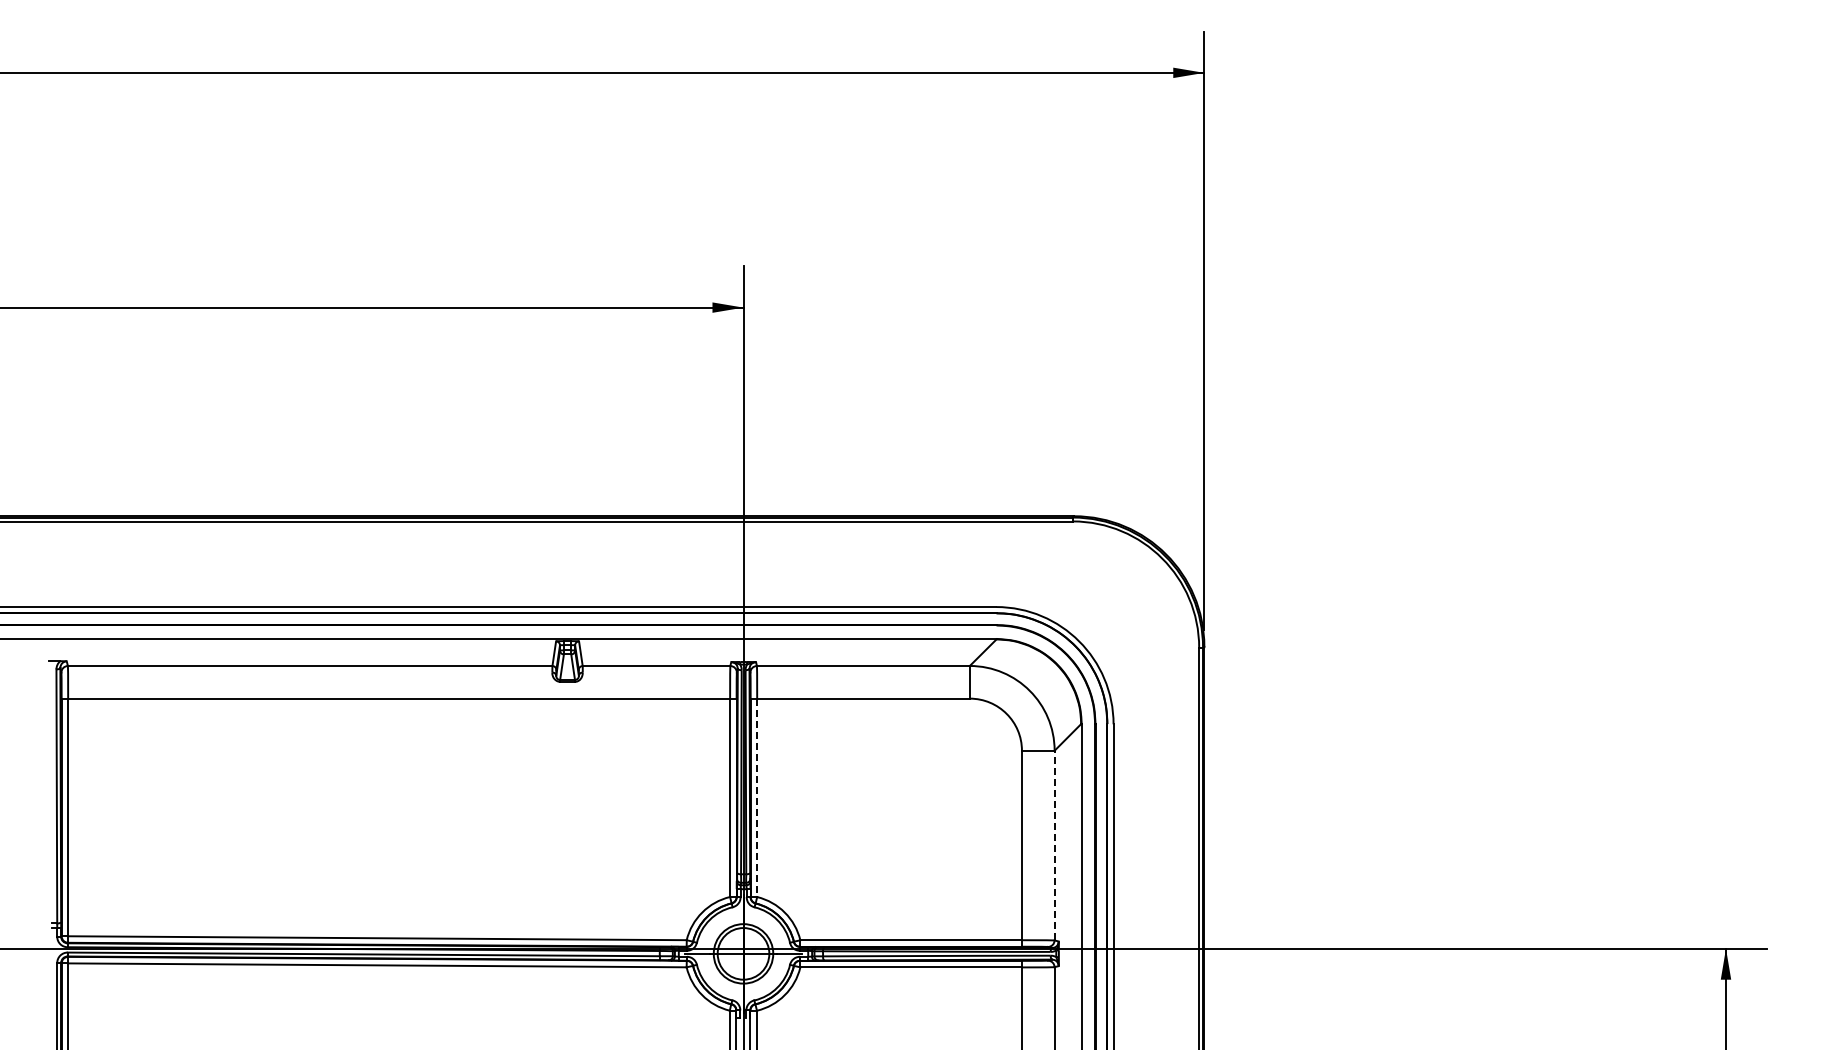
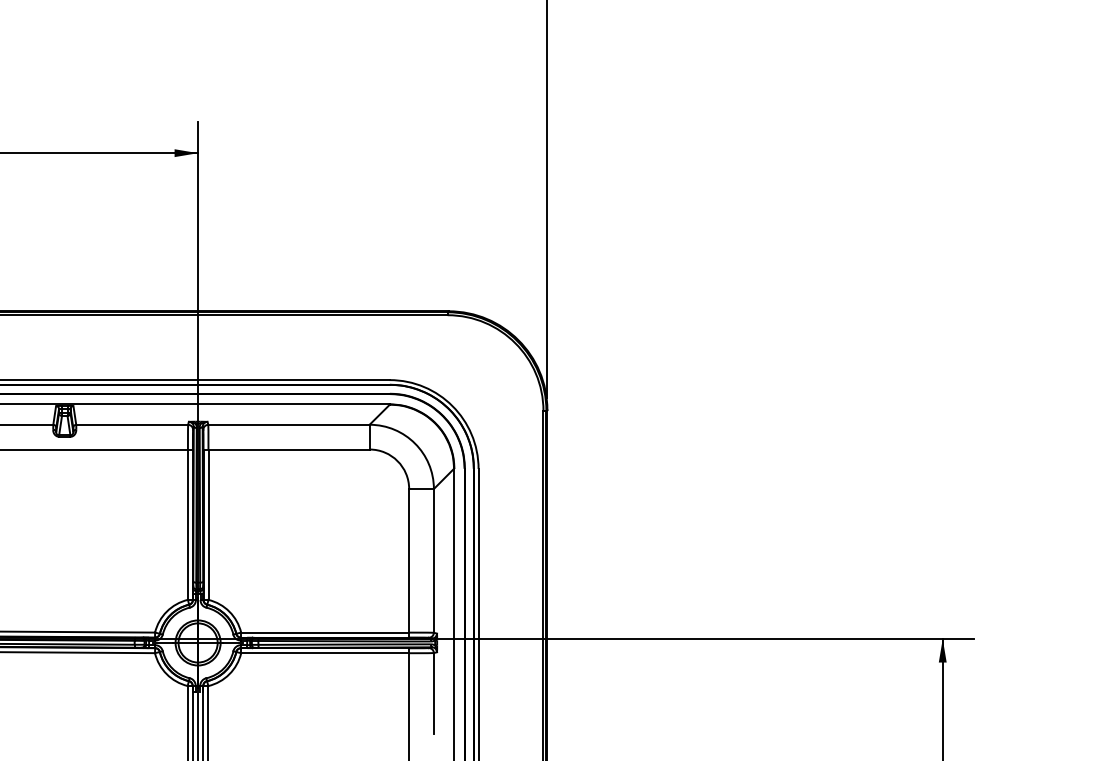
line: (757, 798) -> (208, 525), dashed -> solid
line: (1054, 845) -> (433, 560), dashed -> solid

